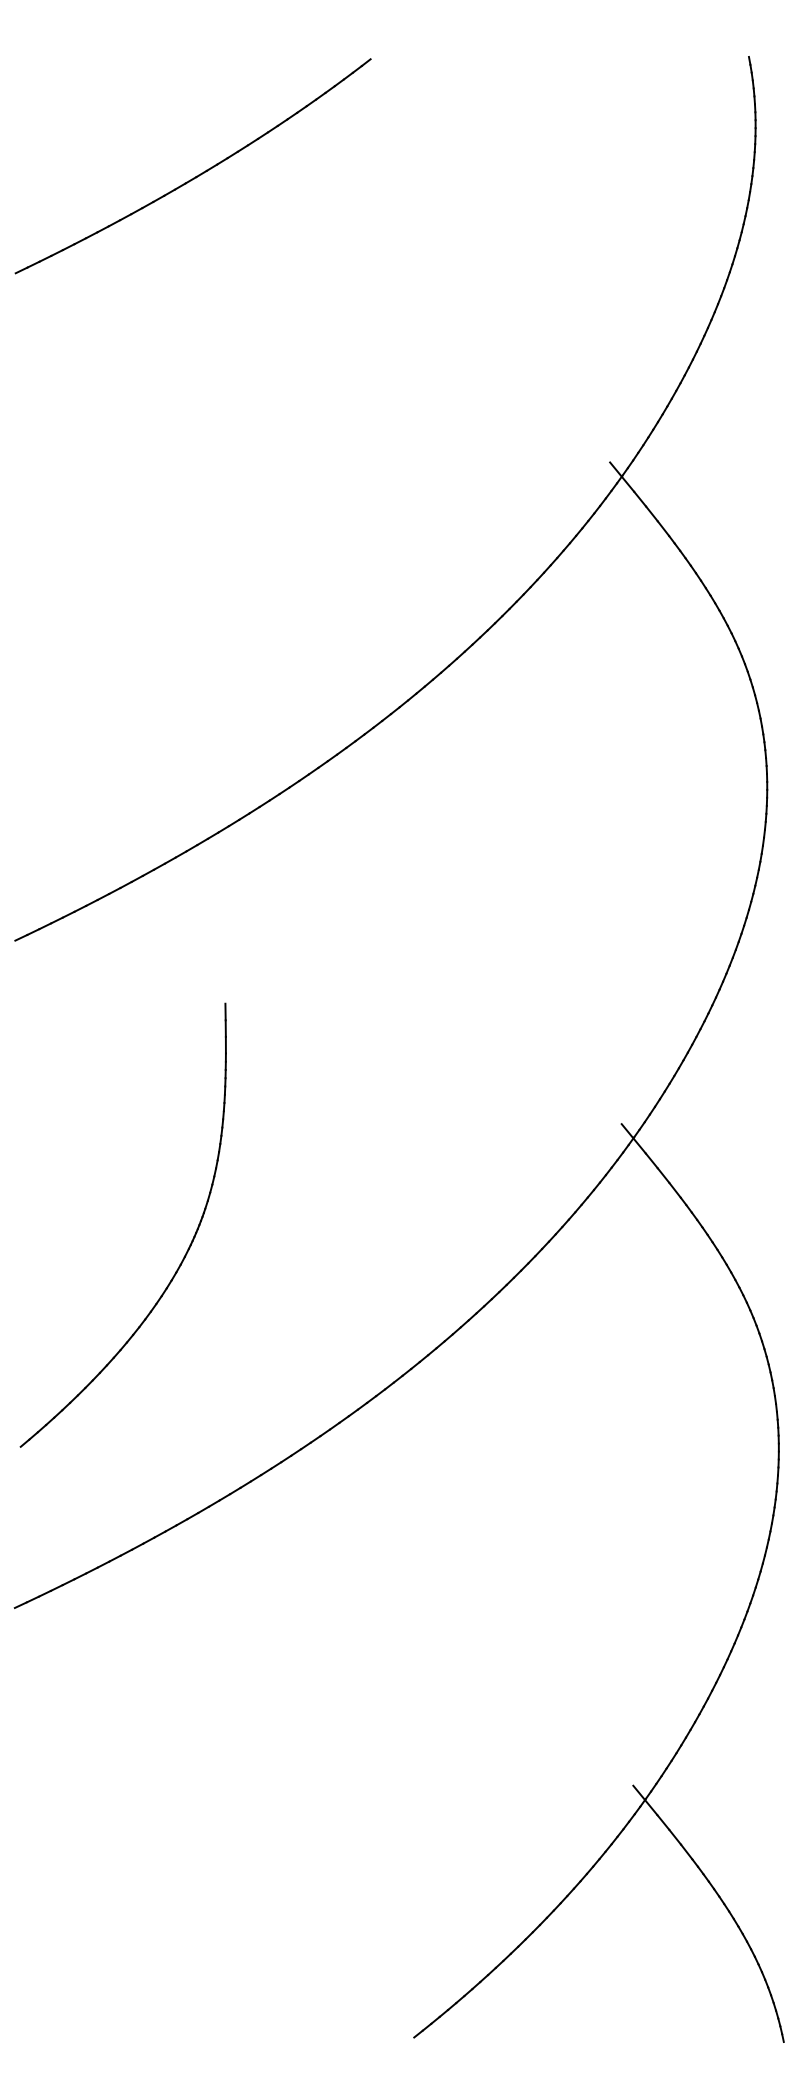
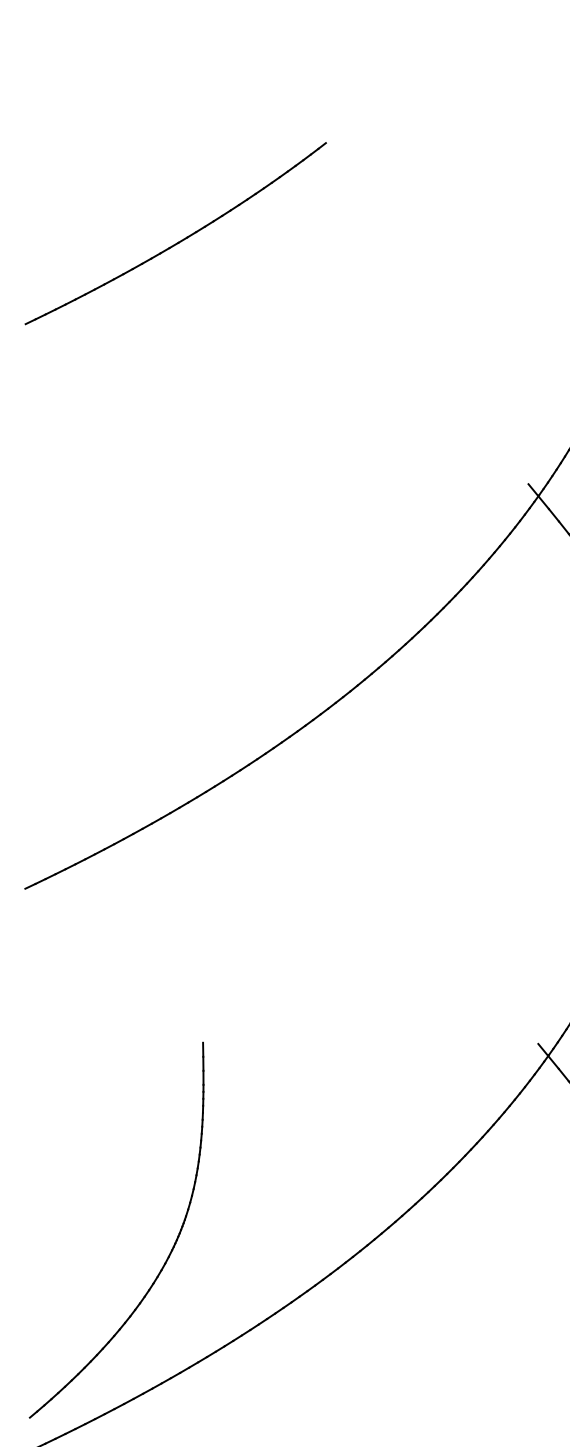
part: (181, 1260) -> (165, 1260), moved

